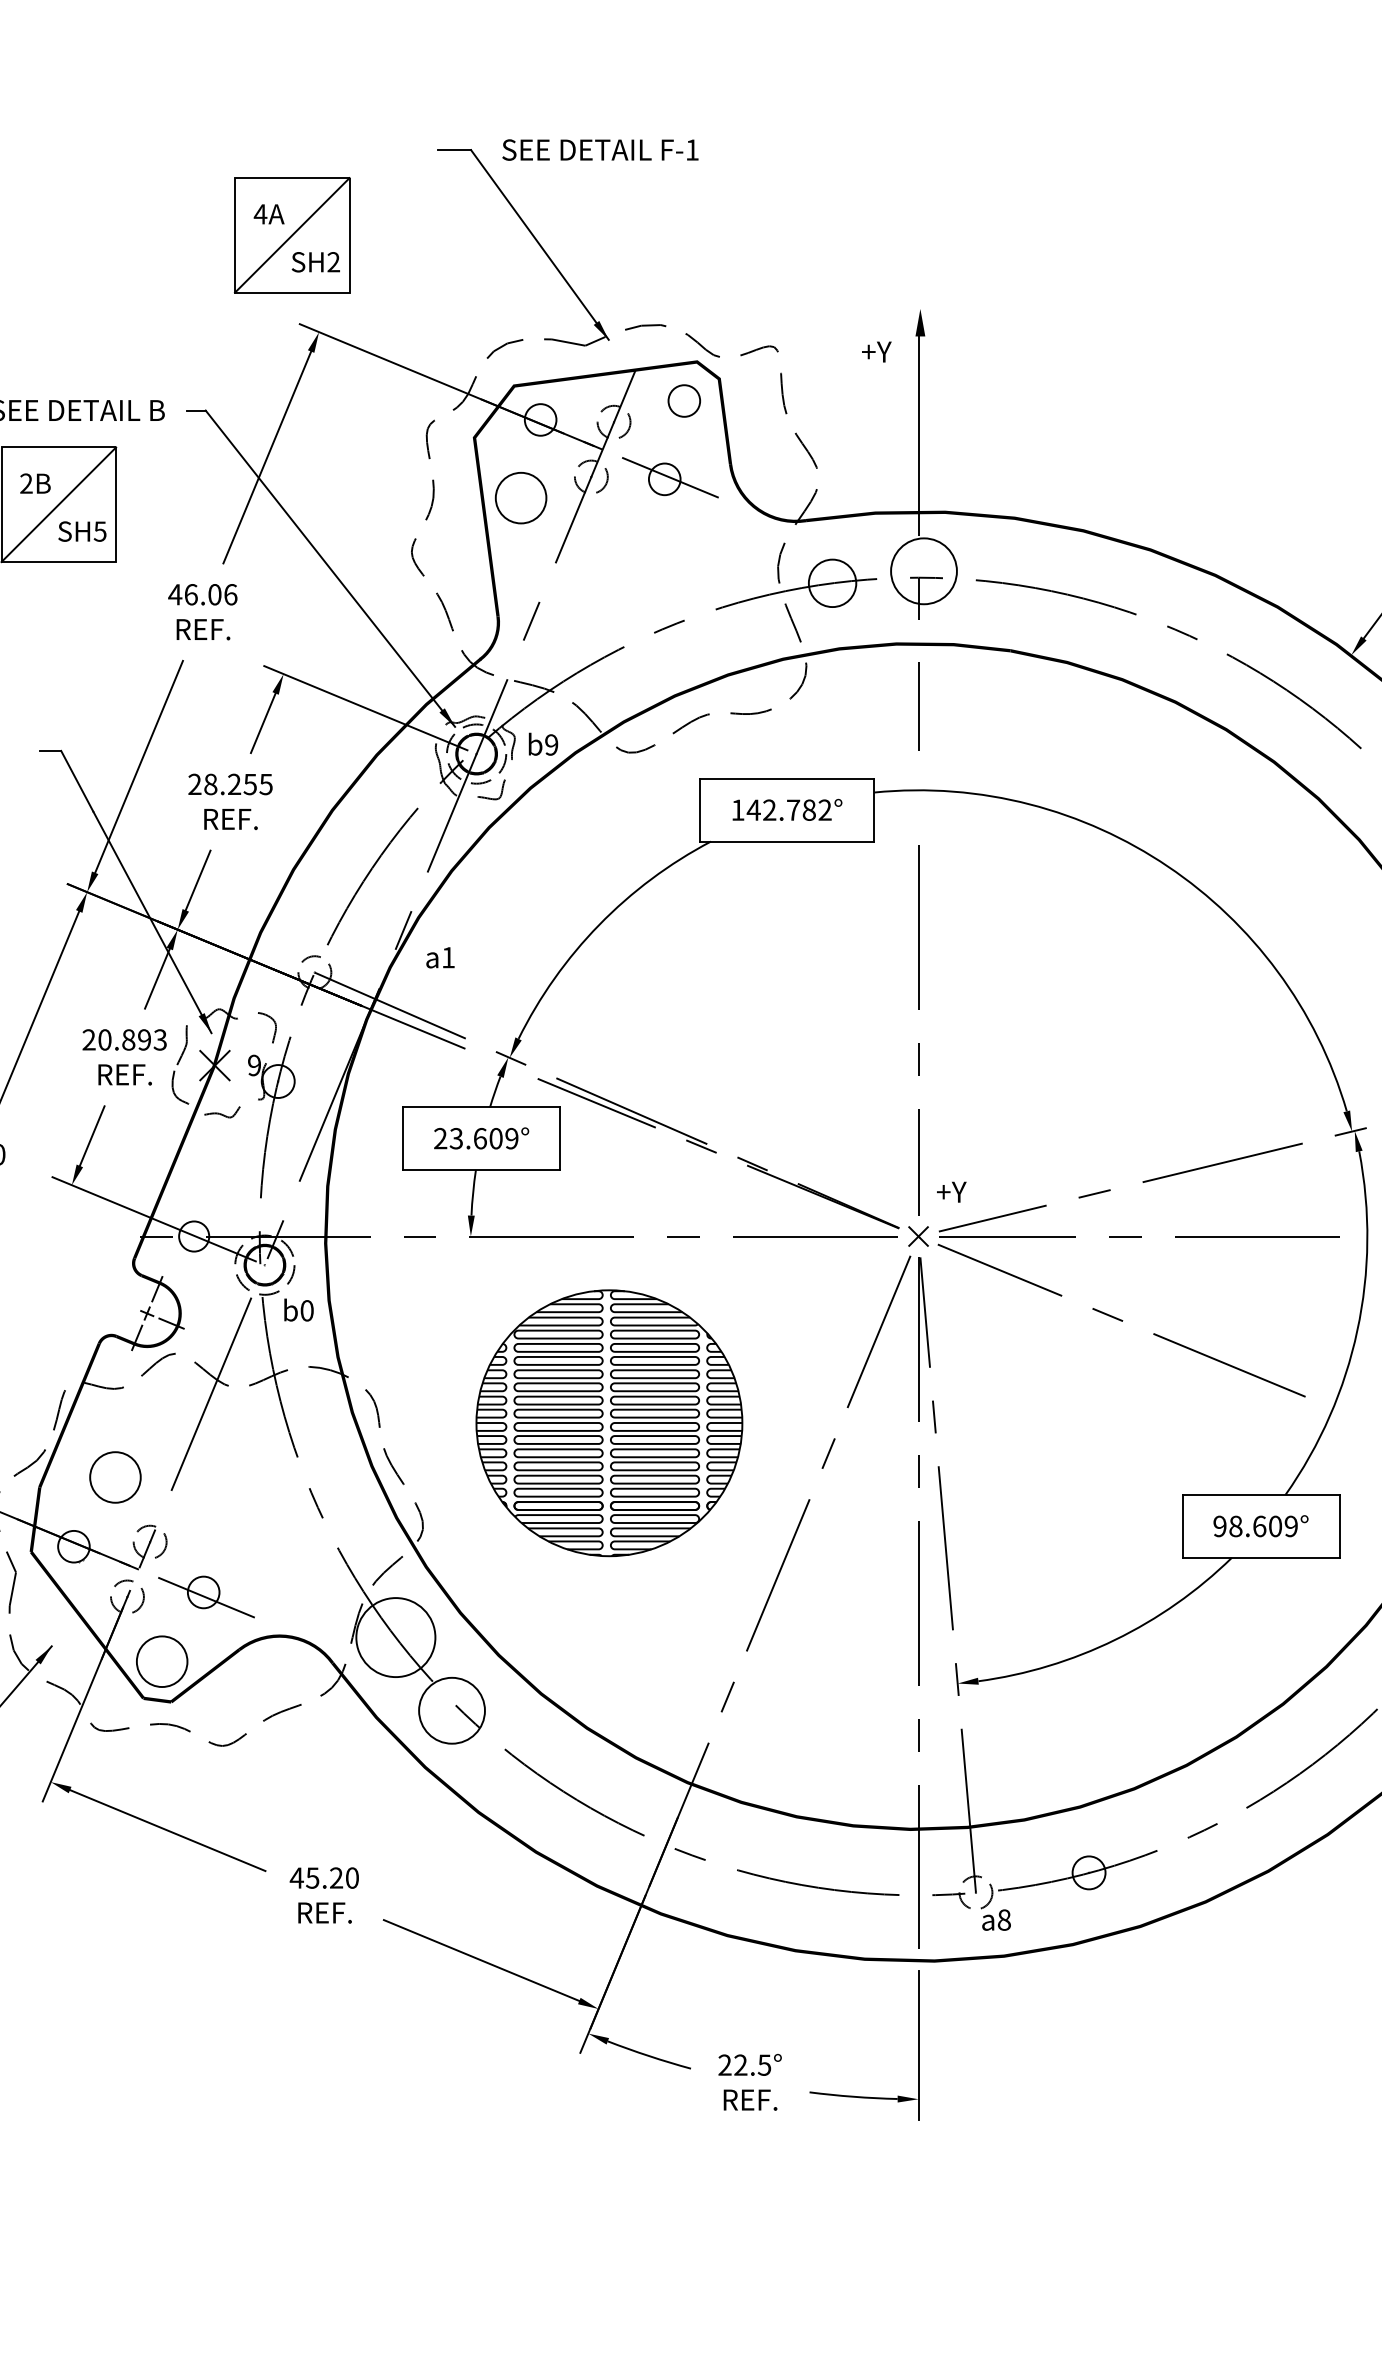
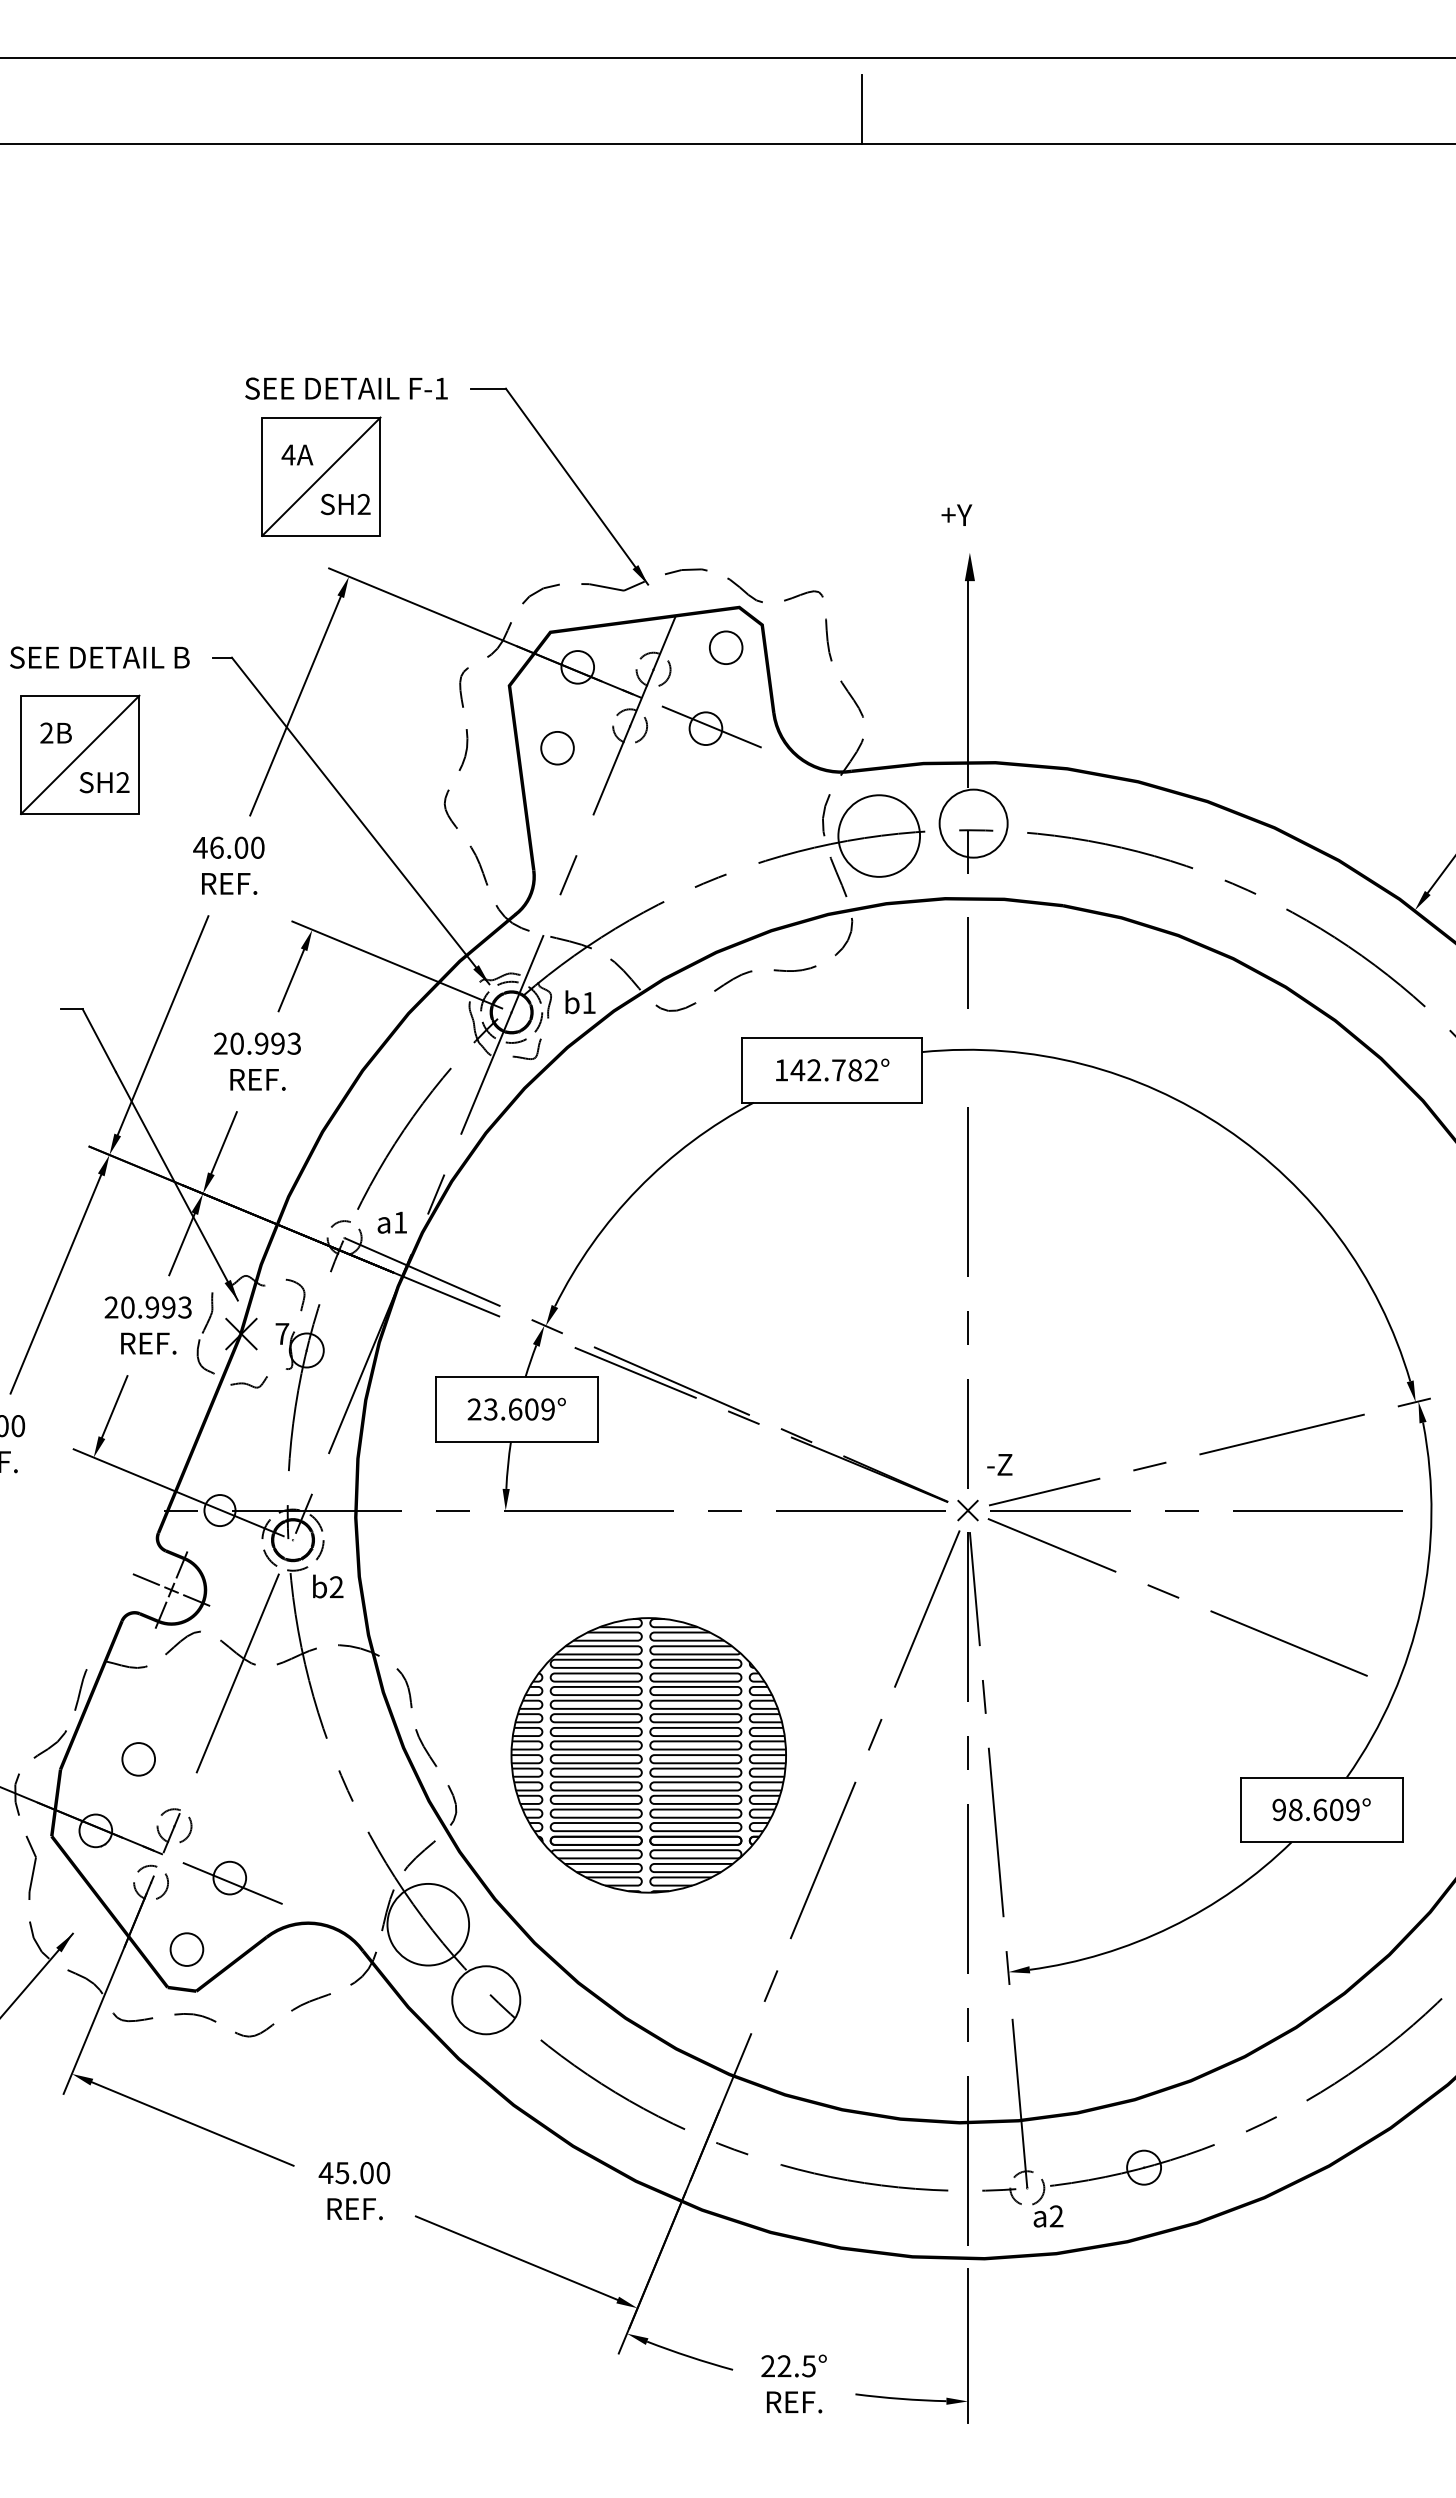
text: (600, 149) -> (346, 388), moved
text: (876, 351) -> (956, 514), moved
circle: (521, 498) -> (557, 748), size x0.62
text: (99, 531) -> (122, 782), SH5 -> SH2
circle: (832, 582) -> (879, 835), size x1.67
text: (230, 594) -> (257, 847), 46.06 -> 46.00
text: (551, 744) -> (588, 1002), b9 -> b1
text: (238, 784) -> (265, 1043), 28.255 -> 20.993
text: (439, 957) -> (391, 1222), moved
text: (128, 1039) -> (152, 1307), 20.893 -> 20.993
text: (254, 1065) -> (282, 1333), 9 -> 7
text: (951, 1191) -> (1002, 1464), +Y -> -Z
line: (122, 1303) -> (145, 1579), added
text: (307, 1311) -> (336, 1587), b0 -> b2
part: (609, 1423) -> (648, 1755), moved
circle: (115, 1477) -> (138, 1759), size x0.62
circle: (161, 1661) -> (186, 1949), size x0.62
text: (336, 1878) -> (366, 2173), 45.20 -> 45.00
text: (1004, 1920) -> (1056, 2216), a8 -> a2

